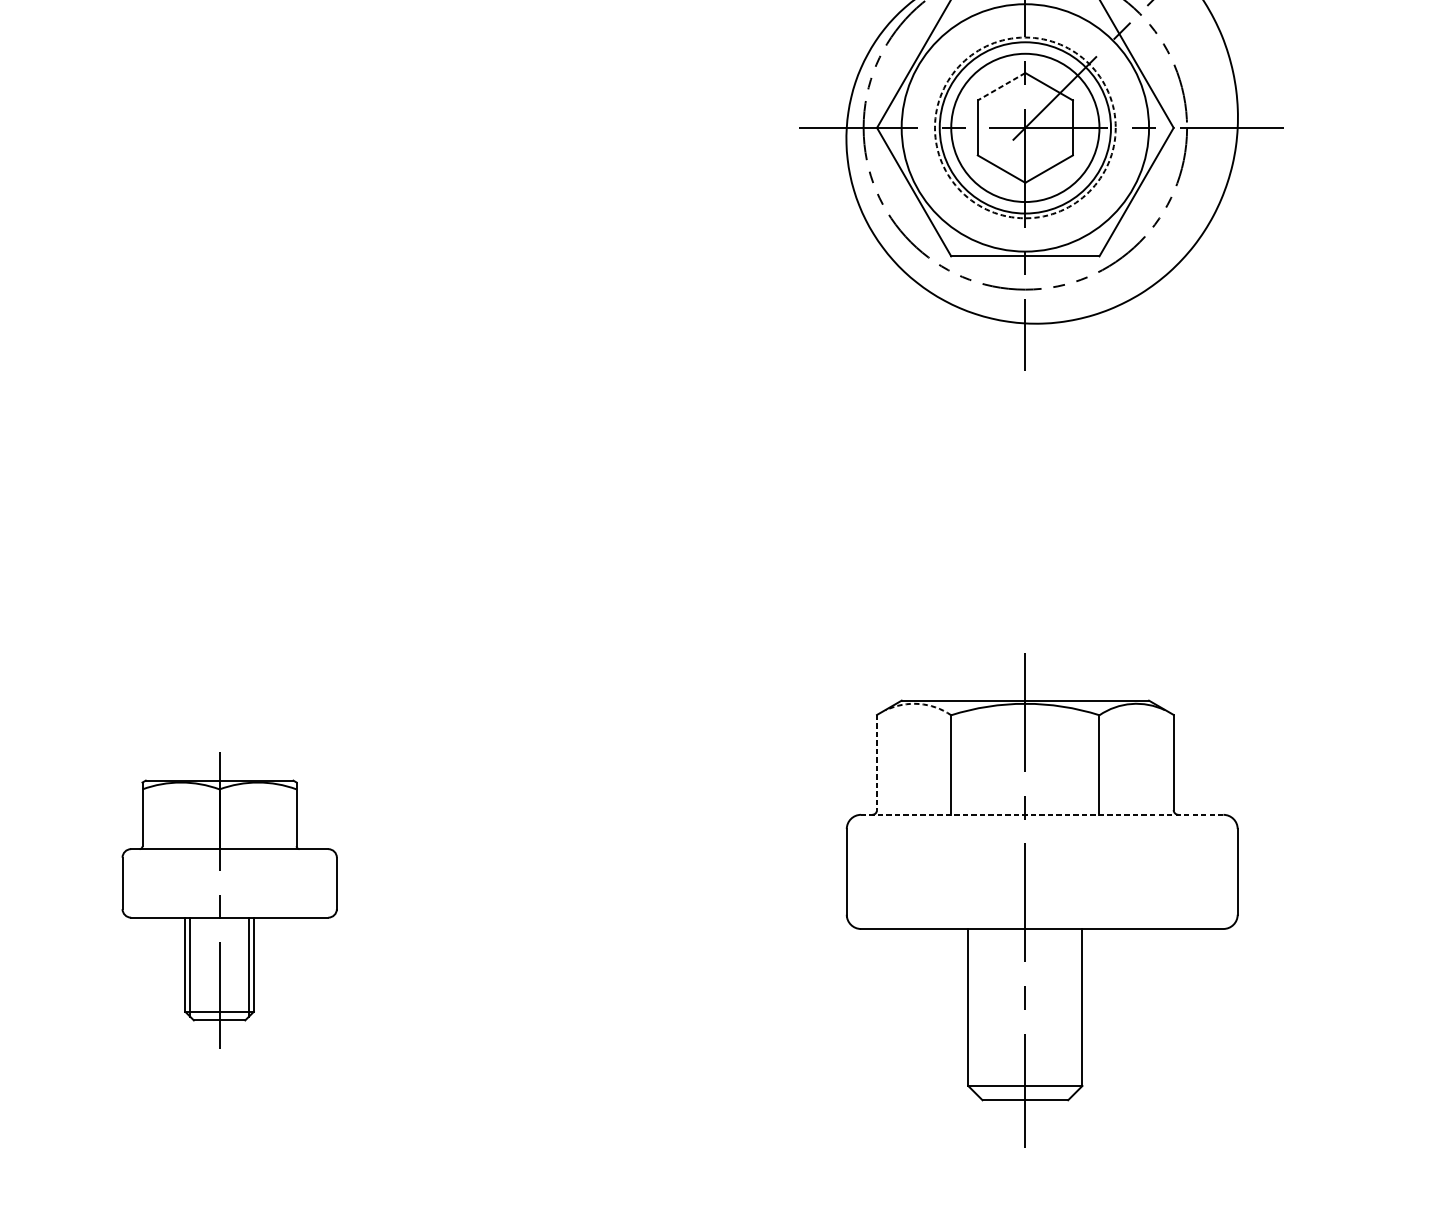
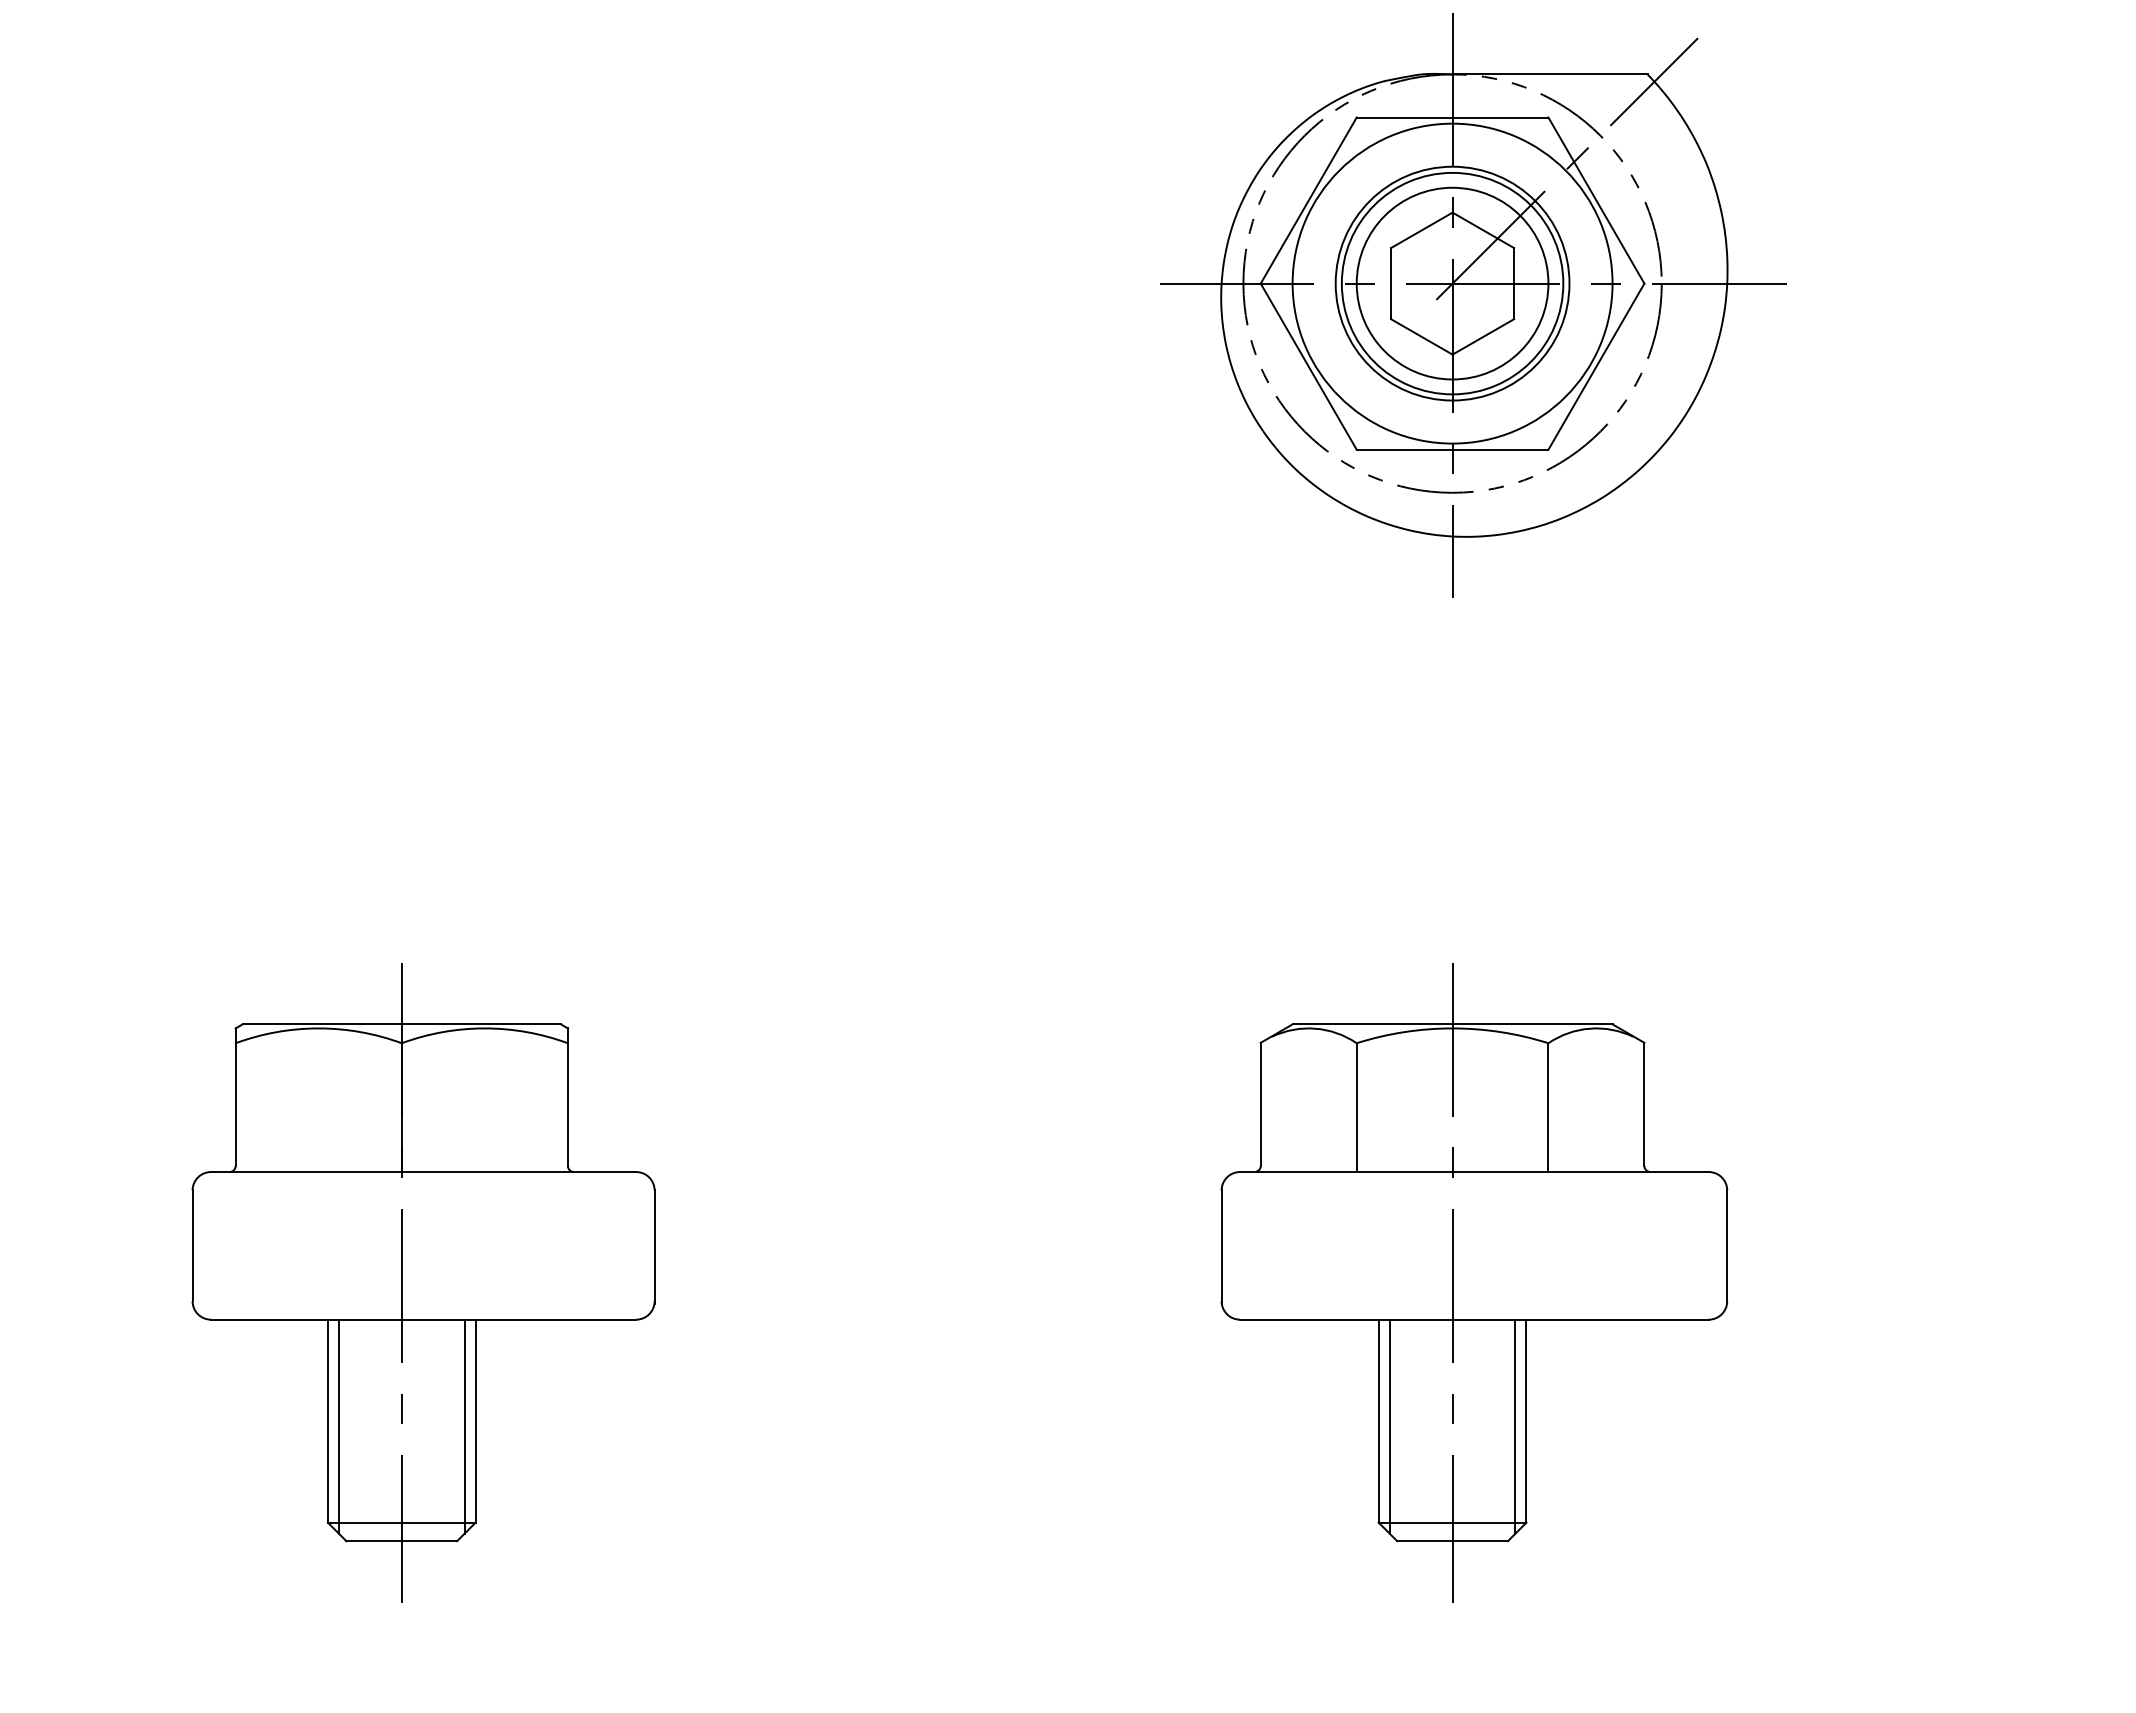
line: (1001, 86) -> (1421, 230), dashed -> solid
circle: (1025, 127) -> (1452, 283), dashed -> solid
arc: (919, 703) -> (1315, 1028), dashed -> solid
line: (876, 762) -> (1260, 1104), dashed -> solid
line: (1041, 815) -> (1473, 1172), dashed -> solid
part: (229, 900) -> (423, 1282), size x1.67
line: (976, 1011) -> (1389, 1426), added
line: (1074, 1011) -> (1515, 1426), added

